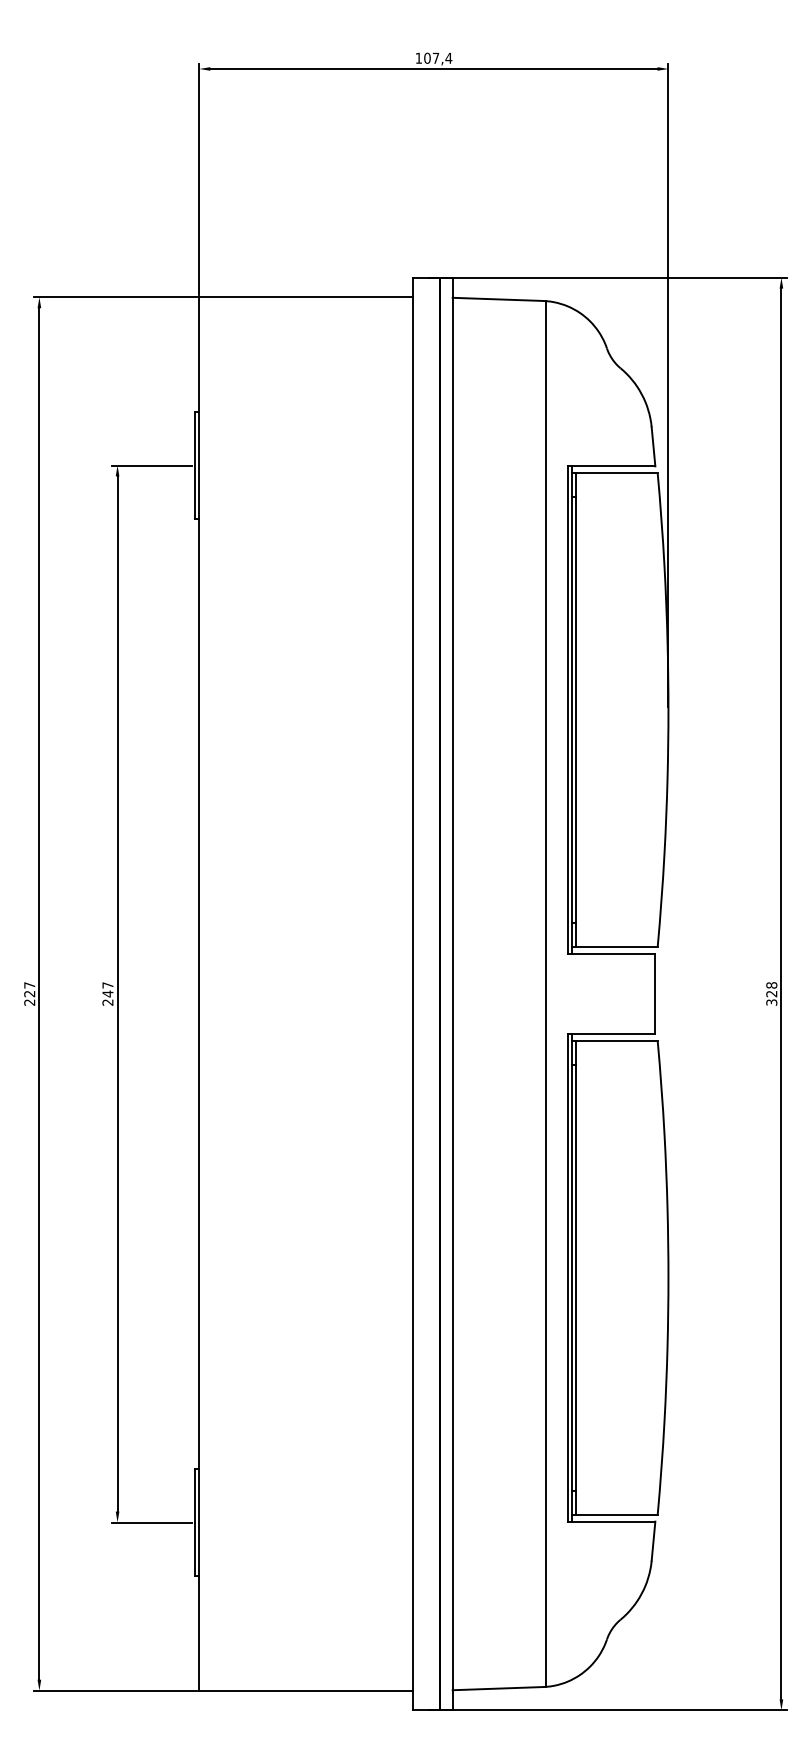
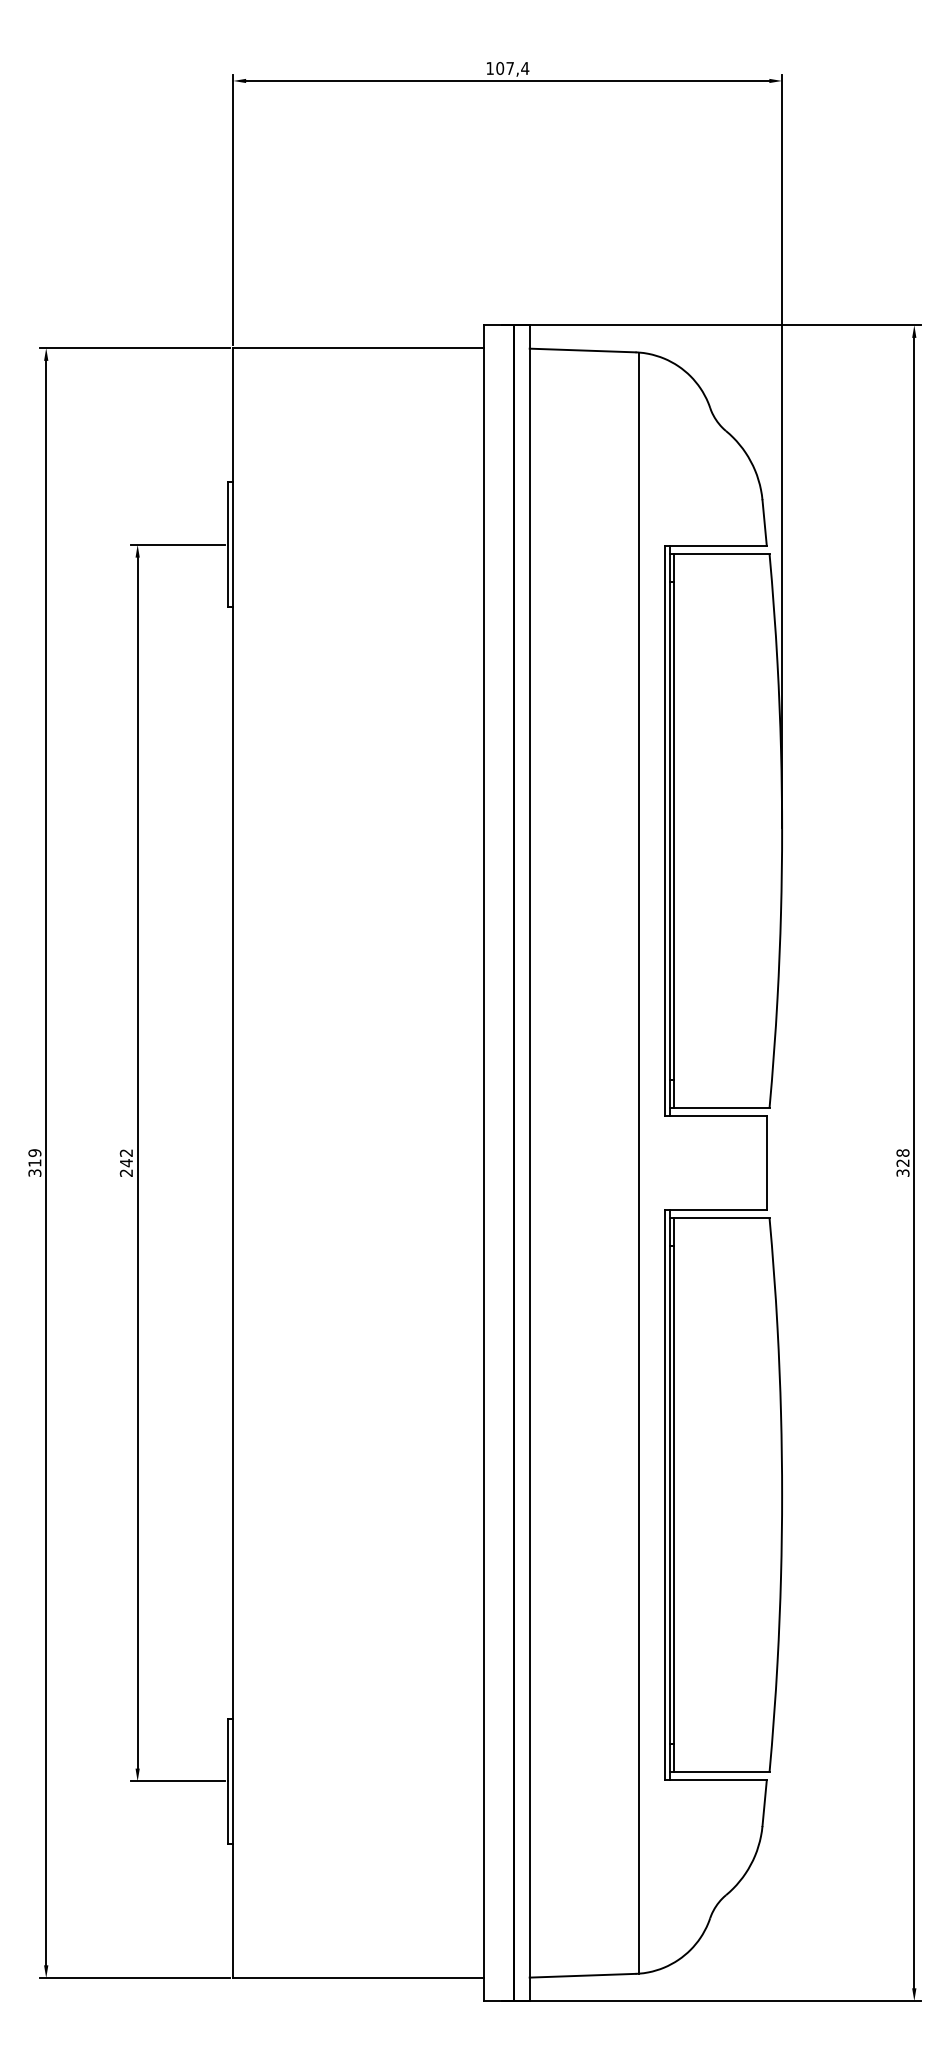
text: (107, 984) -> (125, 1152), 247 -> 242
text: (29, 993) -> (34, 1162), 227 -> 319

